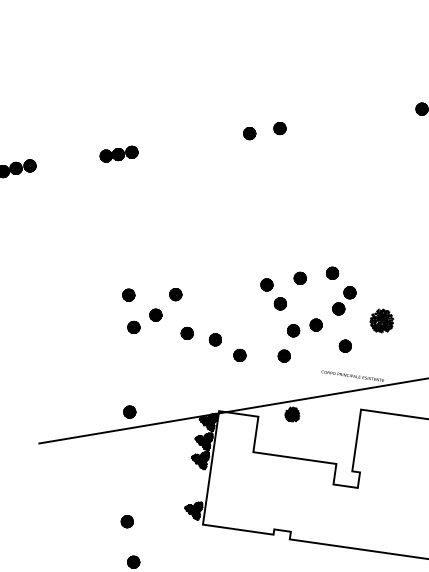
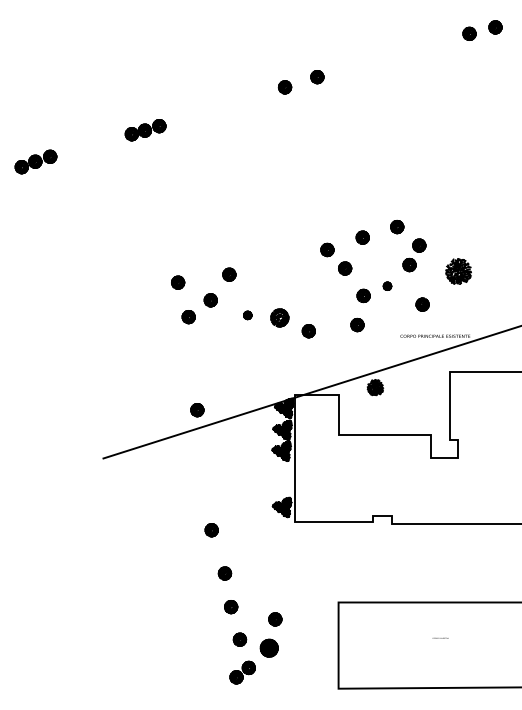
part: (316, 325) -> (387, 286), size x0.6
part: (186, 333) -> (247, 315), size x0.6
part: (215, 339) -> (279, 317), size x1.4

